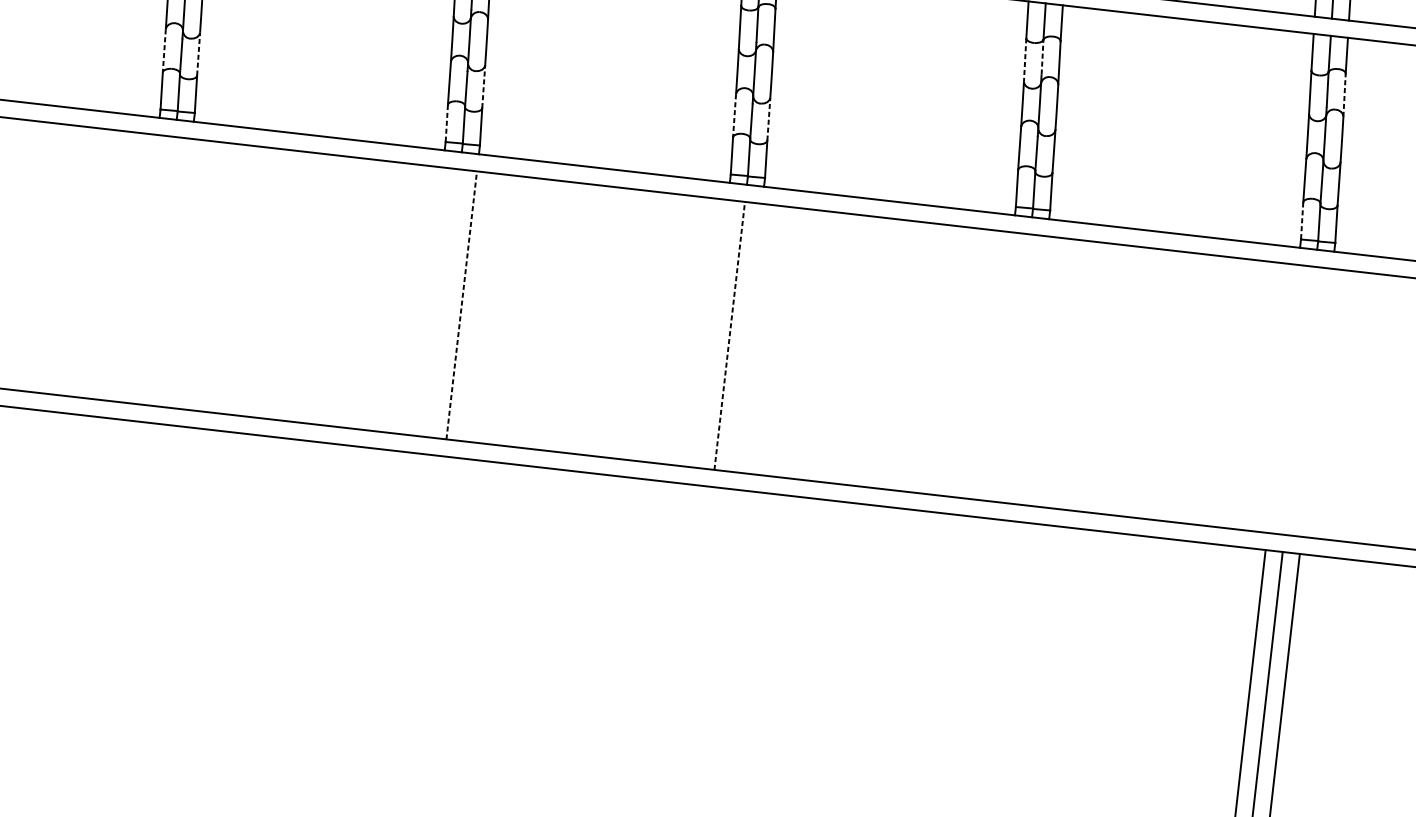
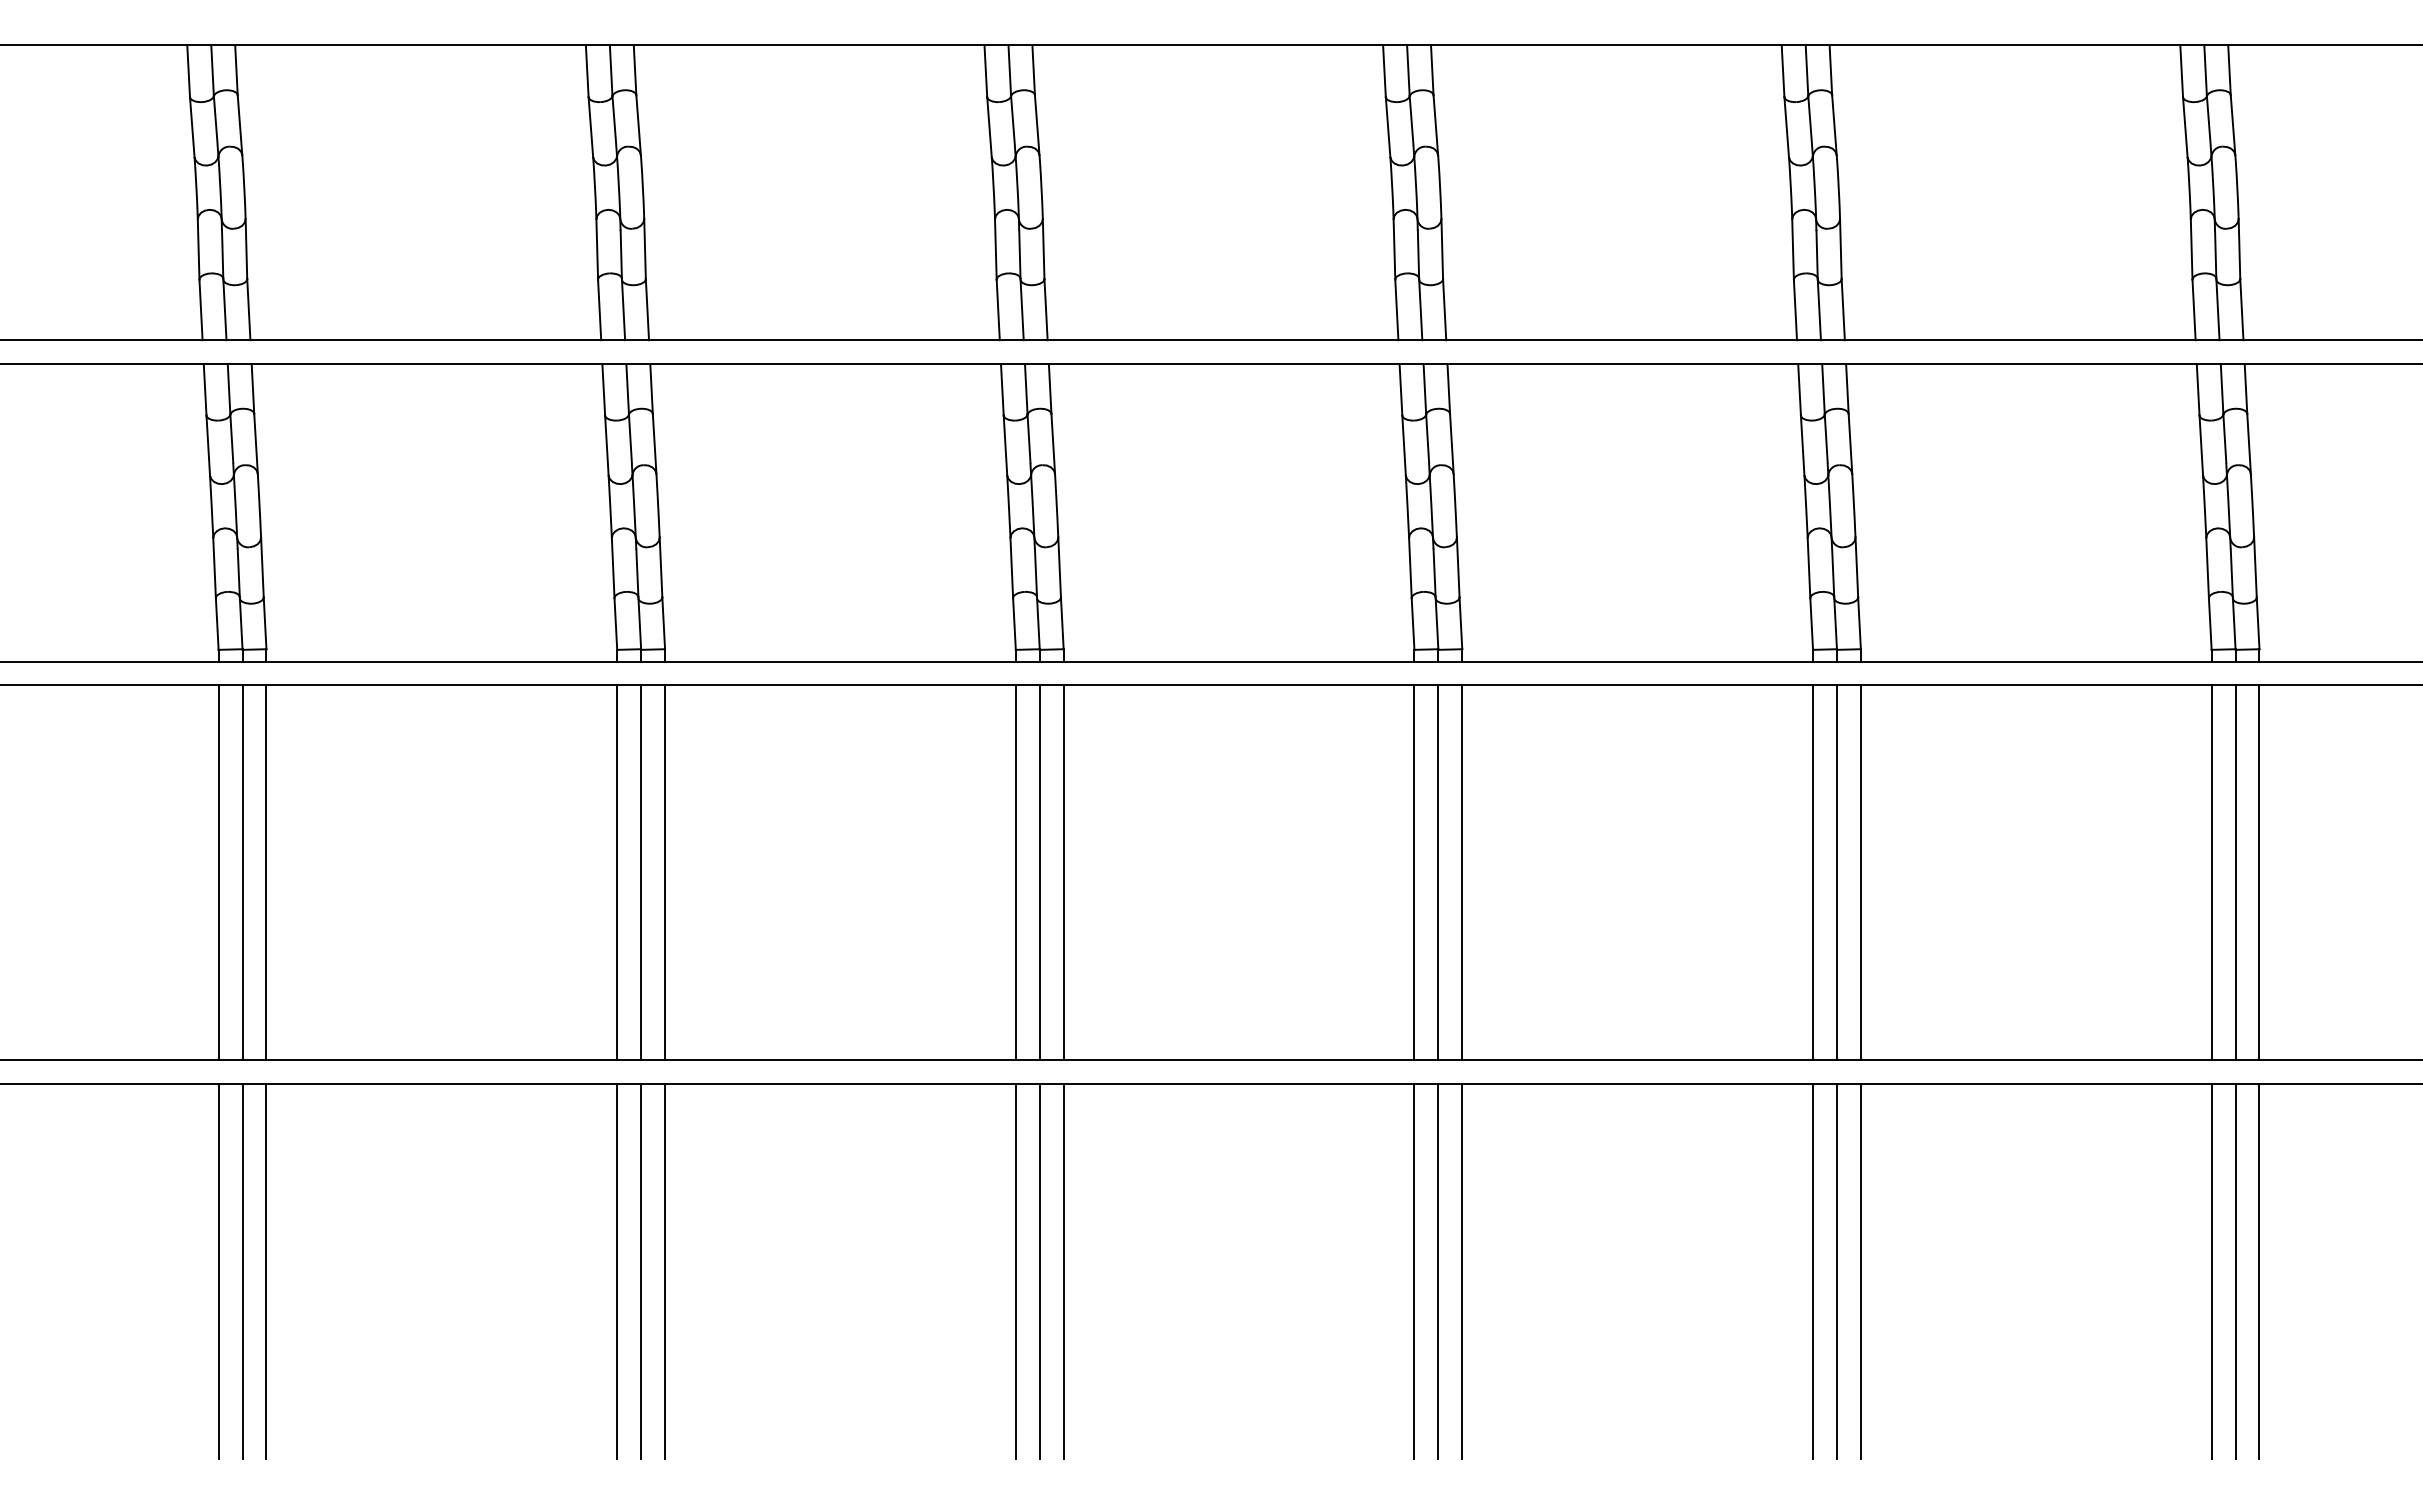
line: (164, 51) -> (214, 568), dashed -> solid
line: (198, 53) -> (262, 566), dashed -> solid
line: (1042, 56) -> (1427, 437), dashed -> solid
line: (1025, 60) -> (1404, 445), dashed -> solid
line: (484, 86) -> (661, 566), dashed -> solid
line: (1344, 94) -> (1850, 443), dashed -> solid
line: (734, 115) -> (1011, 568), dashed -> solid
line: (768, 118) -> (1059, 566), dashed -> solid
line: (446, 123) -> (615, 624), dashed -> solid
line: (1301, 221) -> (1811, 624), dashed -> solid
line: (142, 268) -> (218, 872), added
line: (159, 270) -> (242, 872), added
line: (176, 272) -> (266, 872), added
line: (427, 301) -> (617, 872), added
line: (444, 303) -> (641, 872), added
line: (462, 305) -> (665, 872), dashed -> solid
line: (712, 333) -> (1015, 872), added
line: (729, 335) -> (1039, 872), dashed -> solid
line: (746, 337) -> (1063, 872), added
line: (997, 366) -> (1414, 872), added
line: (1014, 368) -> (1438, 872), added
line: (1032, 370) -> (1462, 872), added
line: (1283, 398) -> (1813, 872), added
line: (1299, 400) -> (1836, 872), added
line: (1316, 402) -> (1860, 872), added
line: (109, 554) -> (218, 1271), added
line: (126, 556) -> (242, 1271), added
line: (144, 558) -> (266, 1271), added
line: (395, 586) -> (617, 1271), added
line: (412, 588) -> (641, 1271), added
line: (429, 590) -> (665, 1271), added
line: (679, 619) -> (1015, 1271), added
line: (697, 621) -> (1039, 1271), added
line: (714, 623) -> (1063, 1271), added
line: (965, 651) -> (1414, 1271), added
line: (982, 653) -> (1438, 1271), added
line: (999, 655) -> (1462, 1271), added

